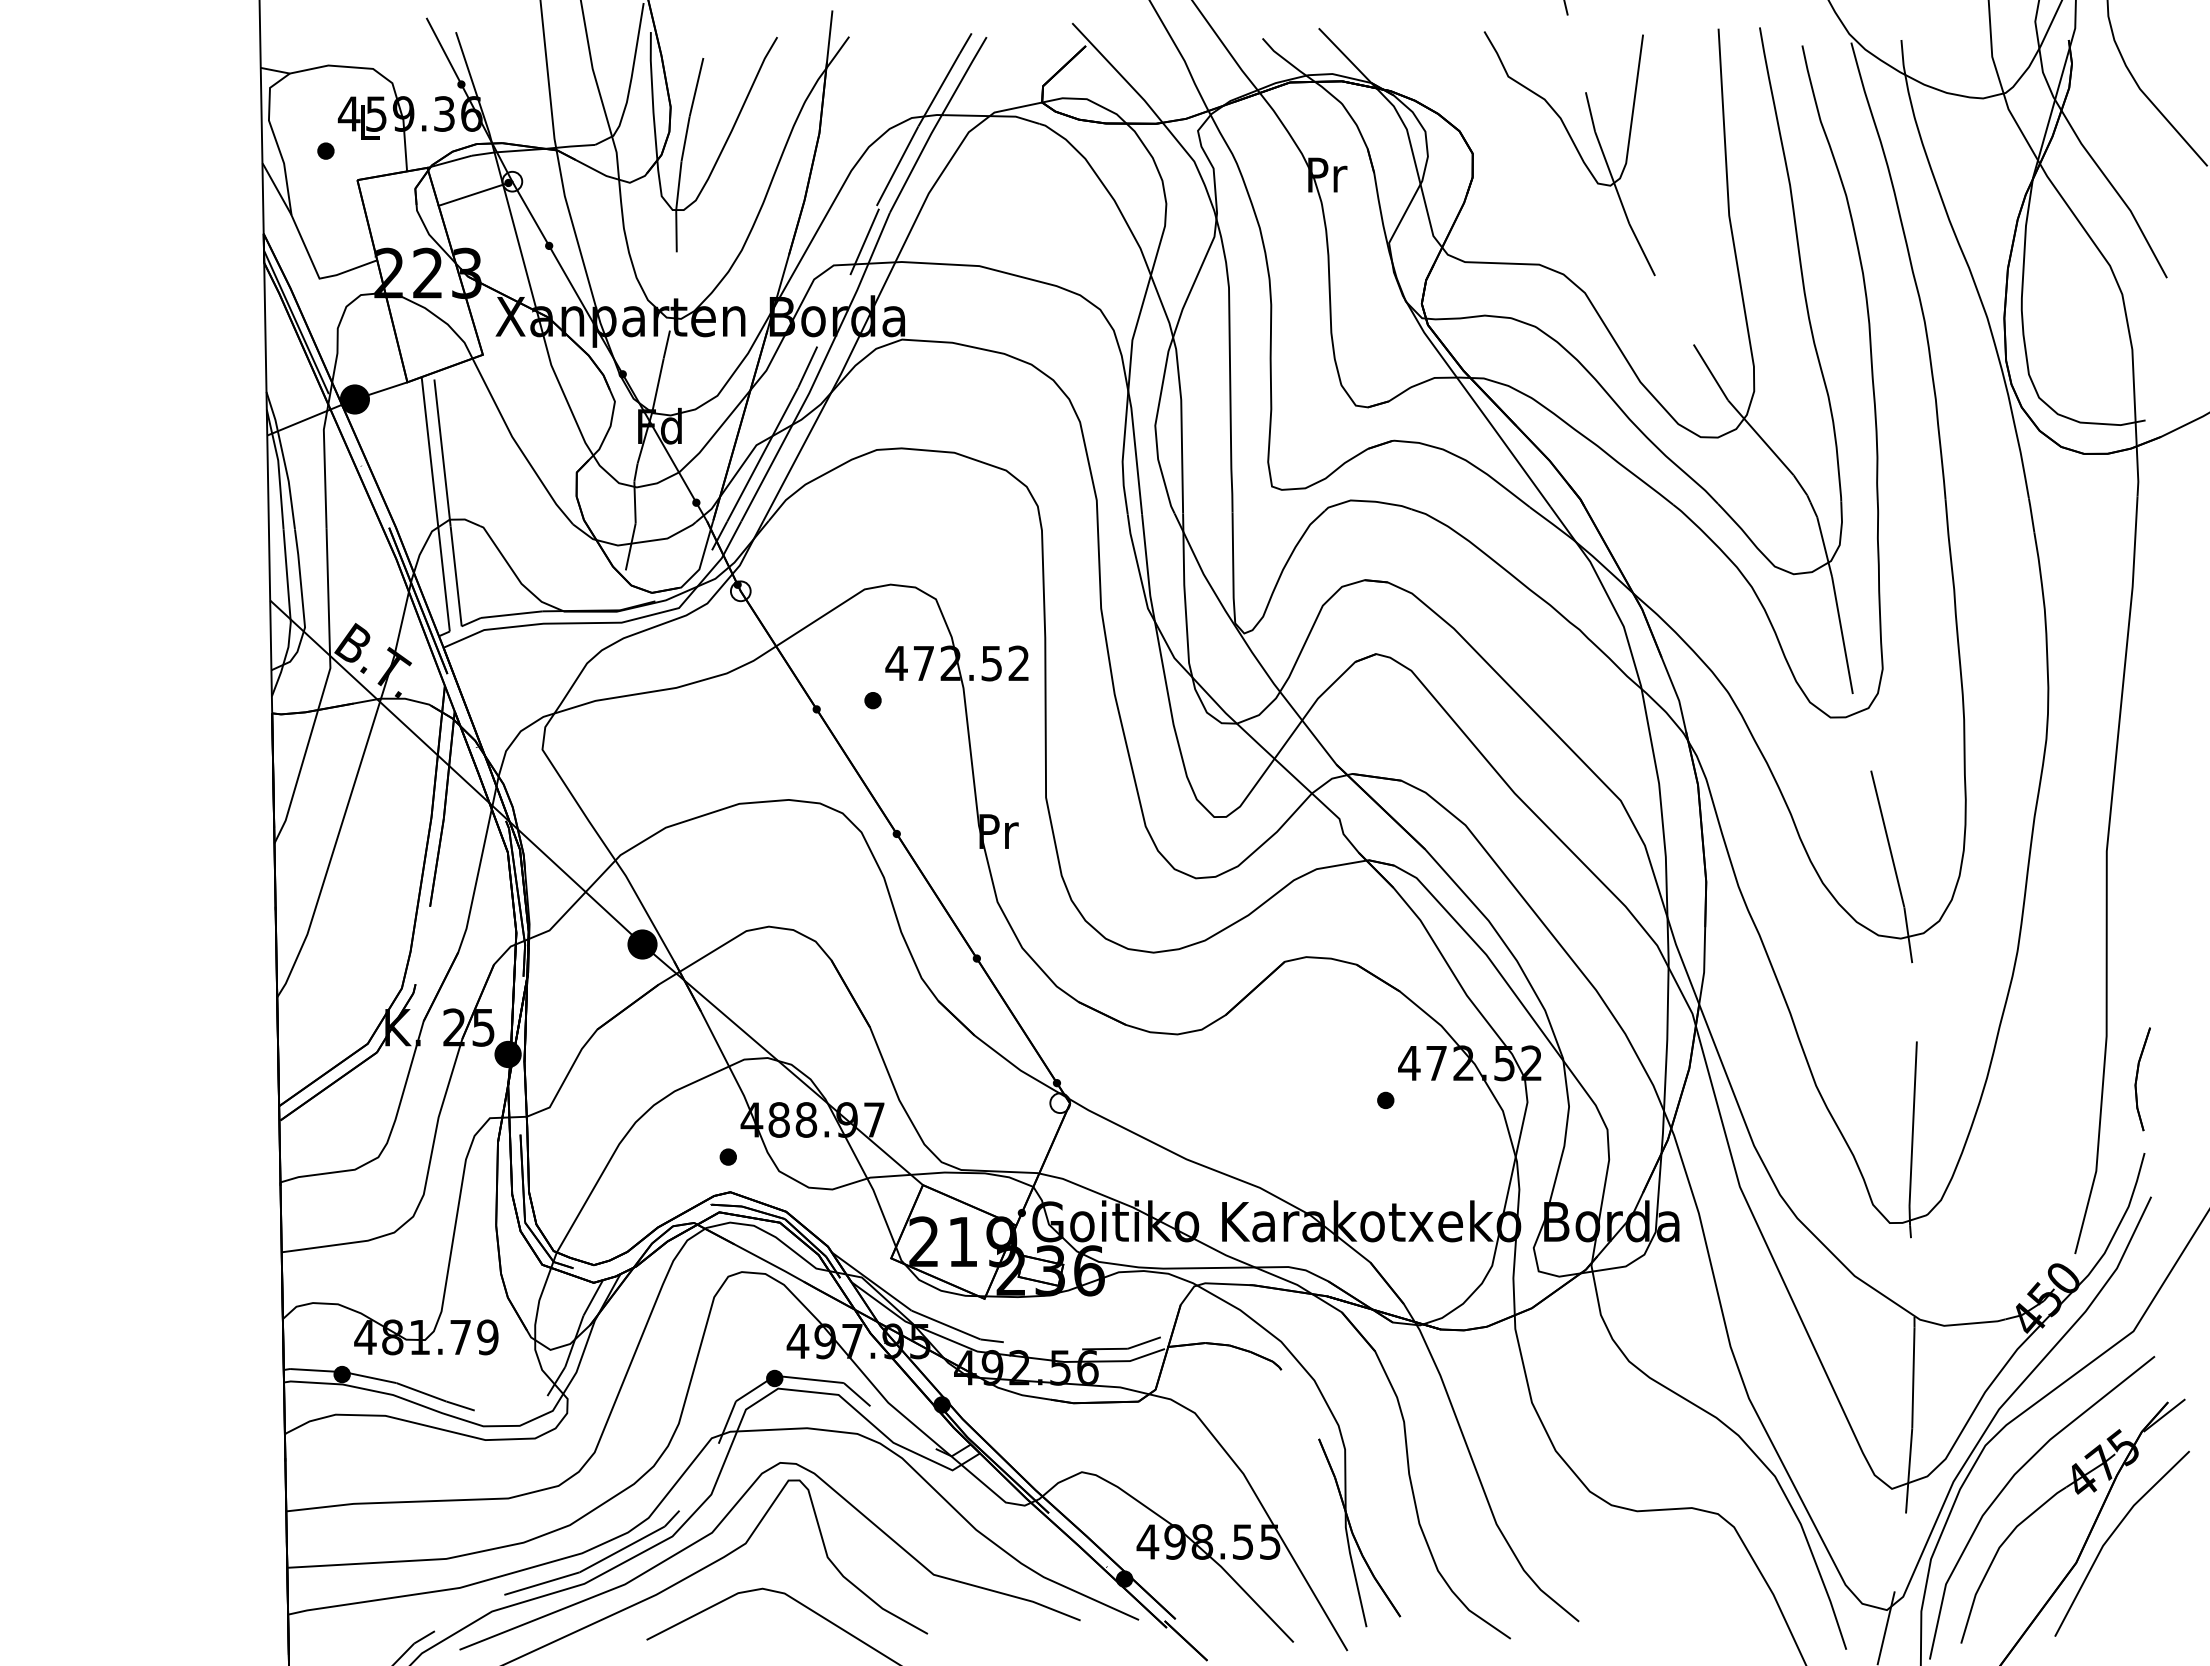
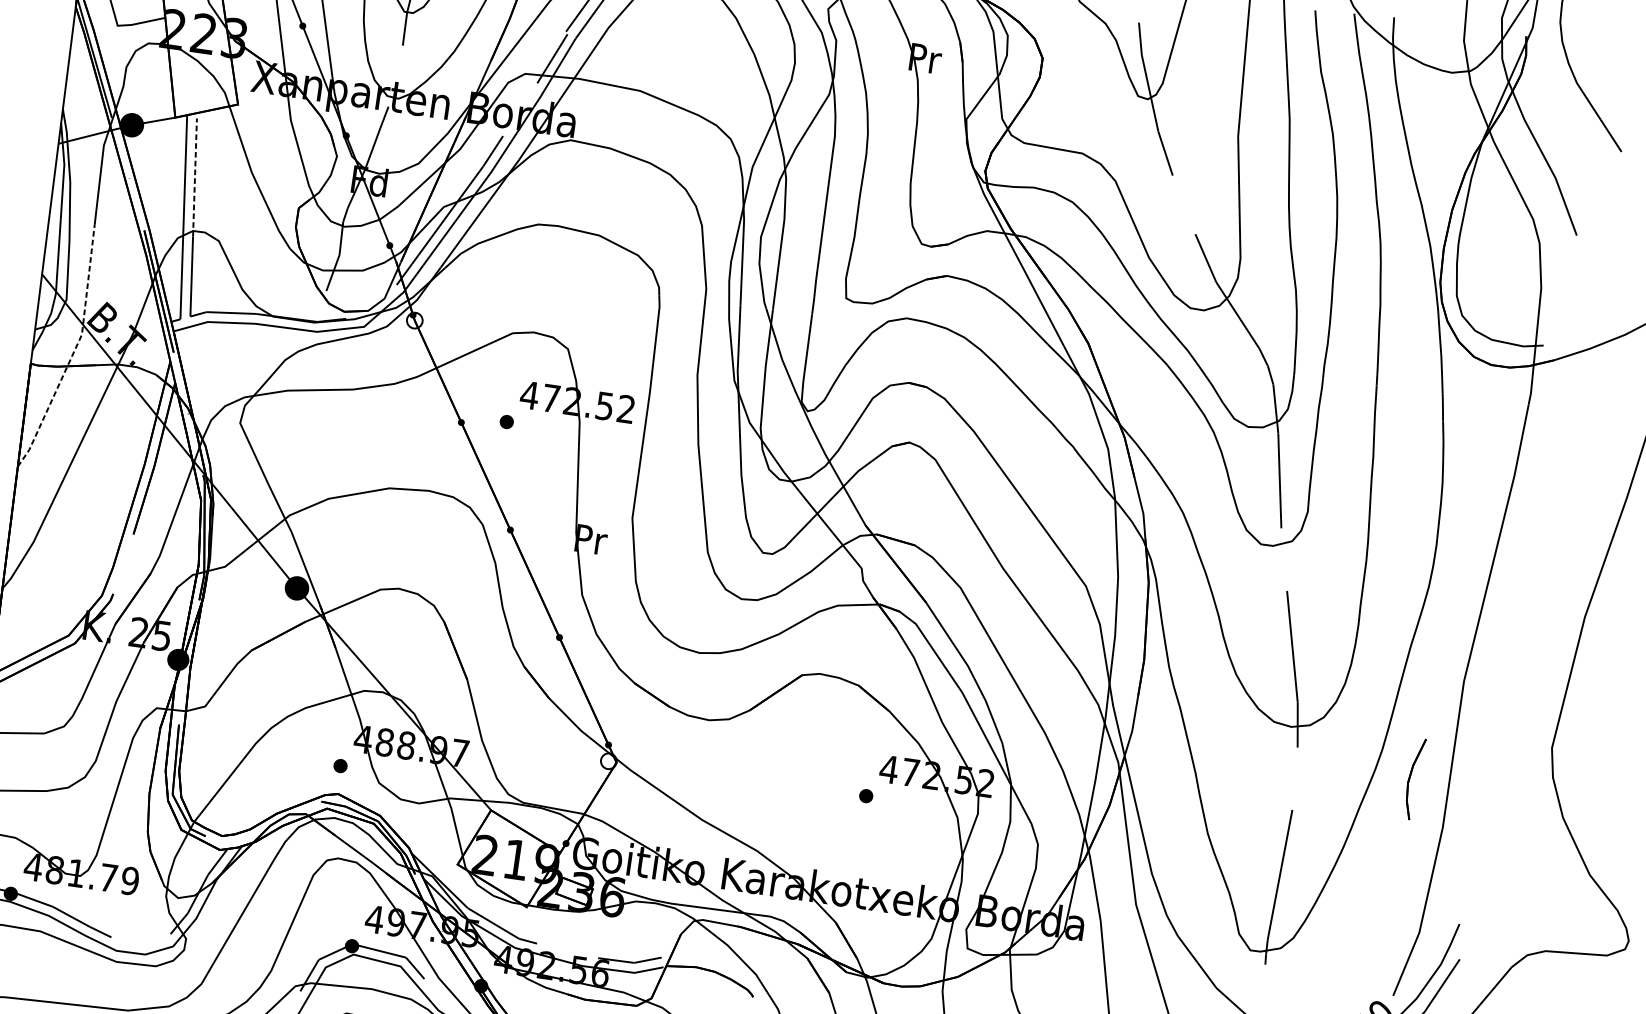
line: (442, 452) -> (195, 177), solid -> dashed
line: (324, 689) -> (74, 350), solid -> dashed
part: (2142, 1079) -> (1414, 779), moved

